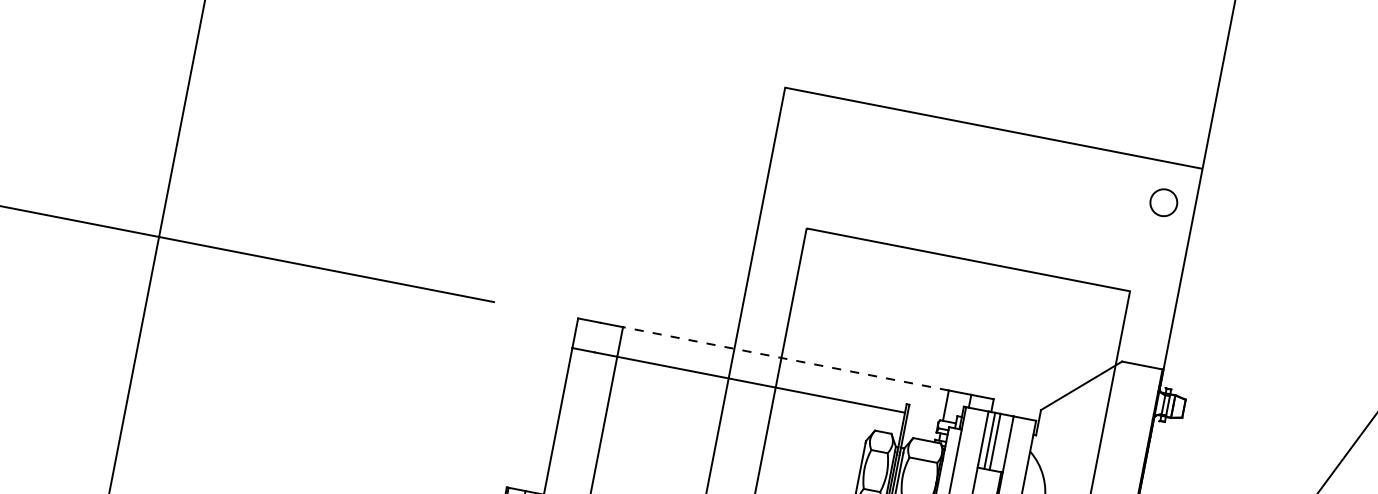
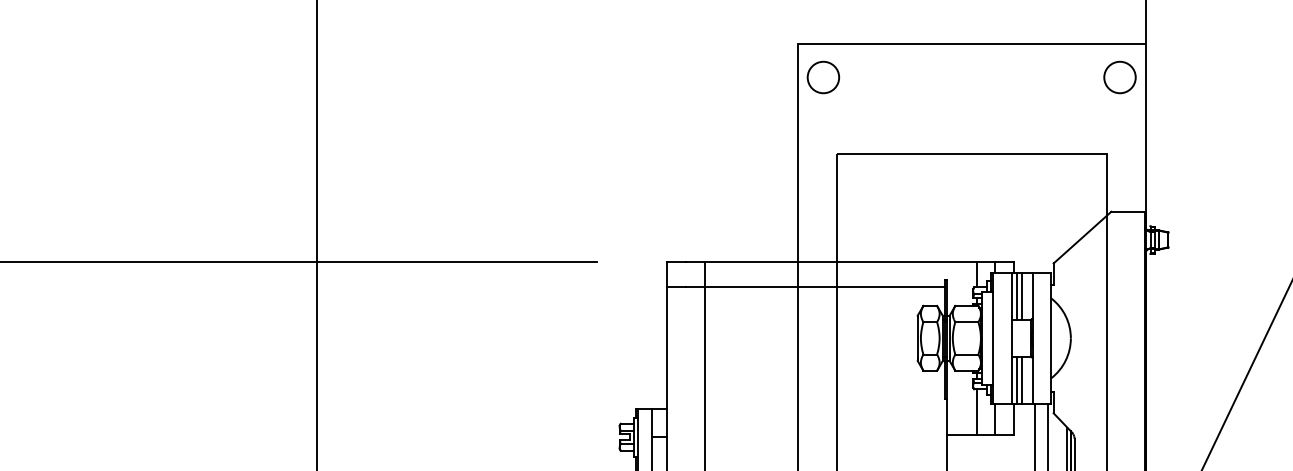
circle: (808, 133) -> (823, 77), added
circle: (1163, 202) -> (1119, 77), size x1.43
line: (785, 359) -> (840, 262), dashed -> solid

